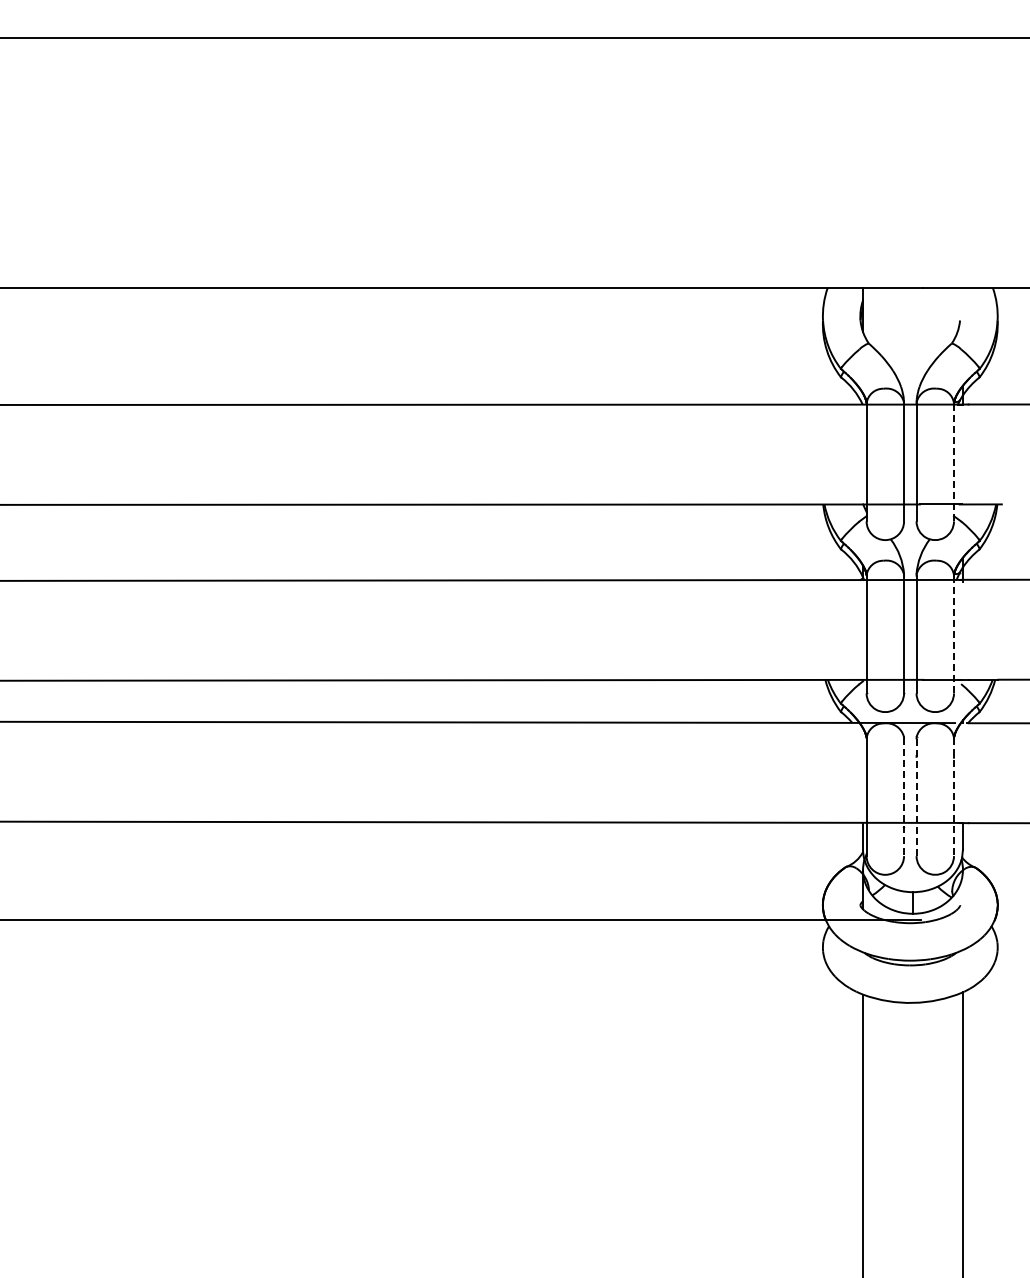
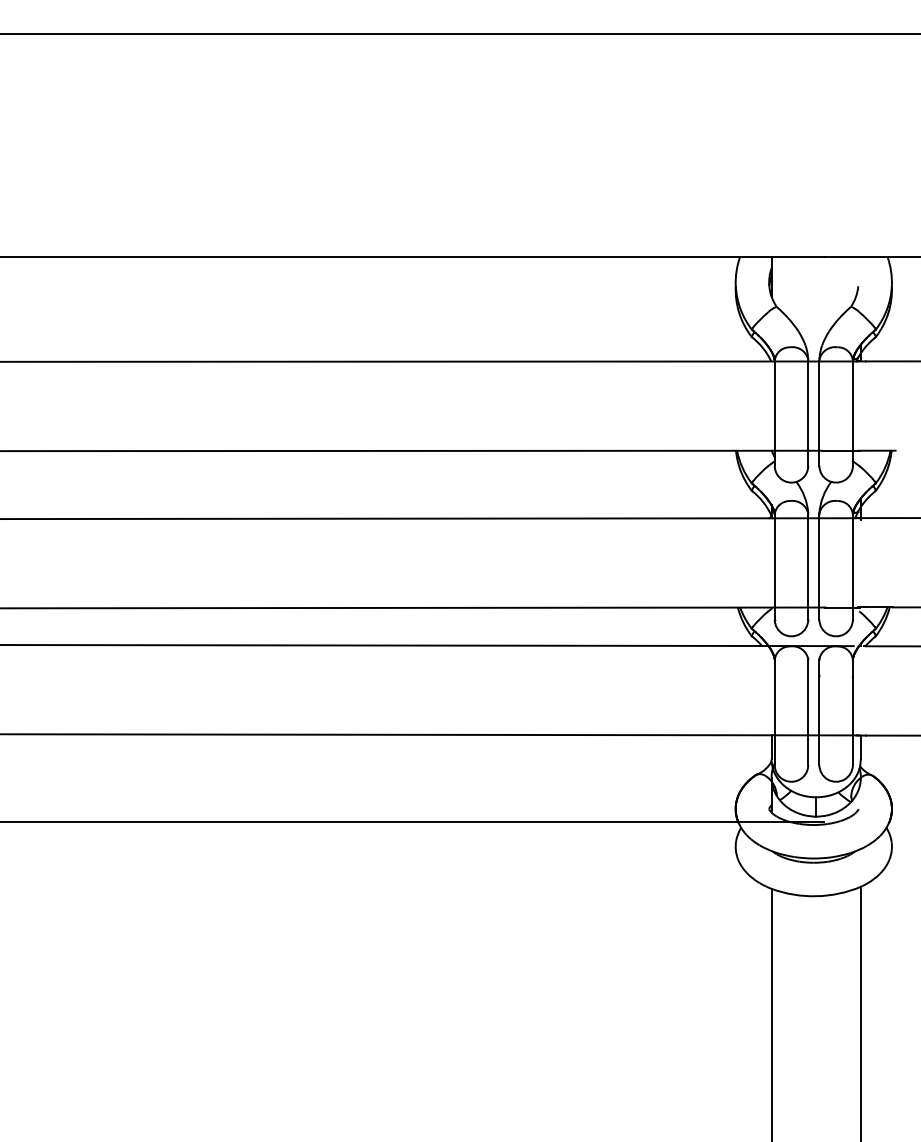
line: (954, 462) -> (853, 413), dashed -> solid
line: (954, 634) -> (853, 566), dashed -> solid
line: (904, 797) -> (808, 712), dashed -> solid
line: (916, 797) -> (819, 712), dashed -> solid
line: (954, 797) -> (853, 712), dashed -> solid

